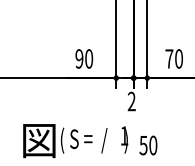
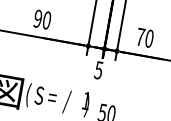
text: (84, 58) -> (42, 19), moved
text: (131, 101) -> (98, 70), 2 -> 5

